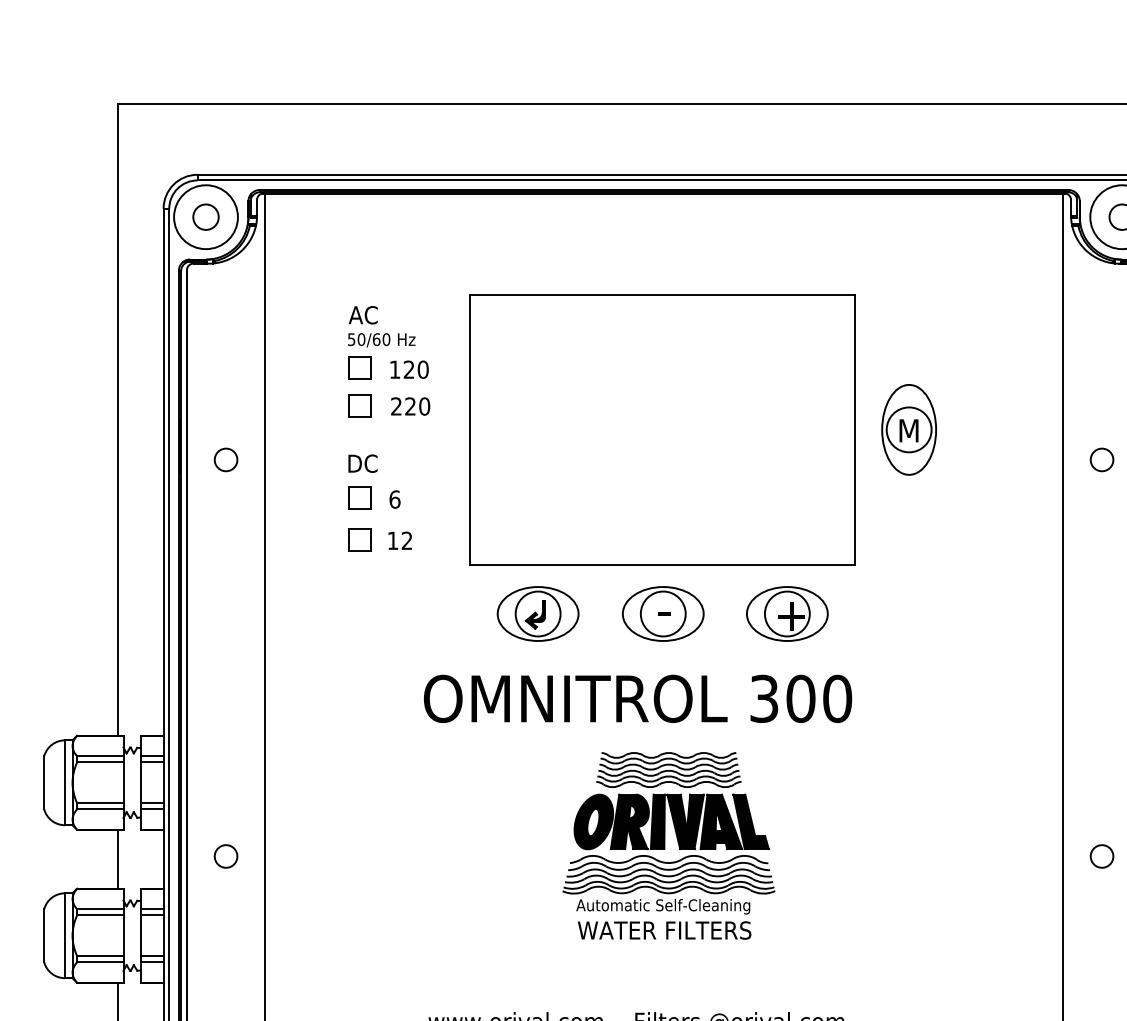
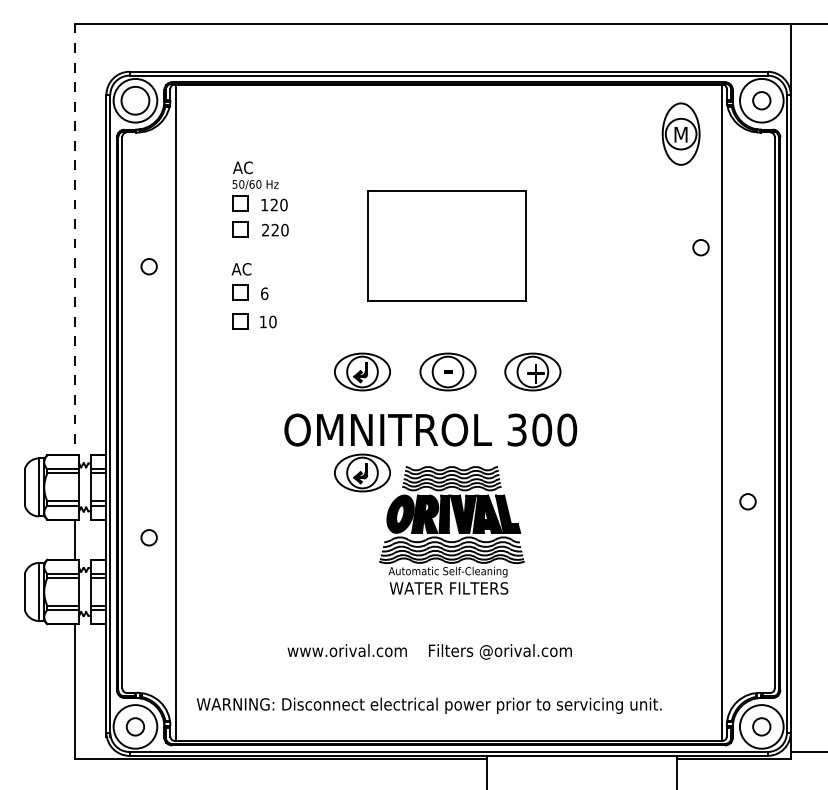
circle: (206, 216) -> (135, 100), size x1.6
line: (116, 420) -> (74, 239), solid -> dashed
part: (662, 428) -> (447, 245), size x0.6
part: (908, 428) -> (680, 133), moved
circle: (1101, 459) -> (700, 247), moved
text: (361, 464) -> (241, 269), DC -> AC
text: (406, 540) -> (272, 321), 12 -> 10
part: (538, 760) -> (362, 472), added
circle: (1101, 856) -> (747, 501), moved

